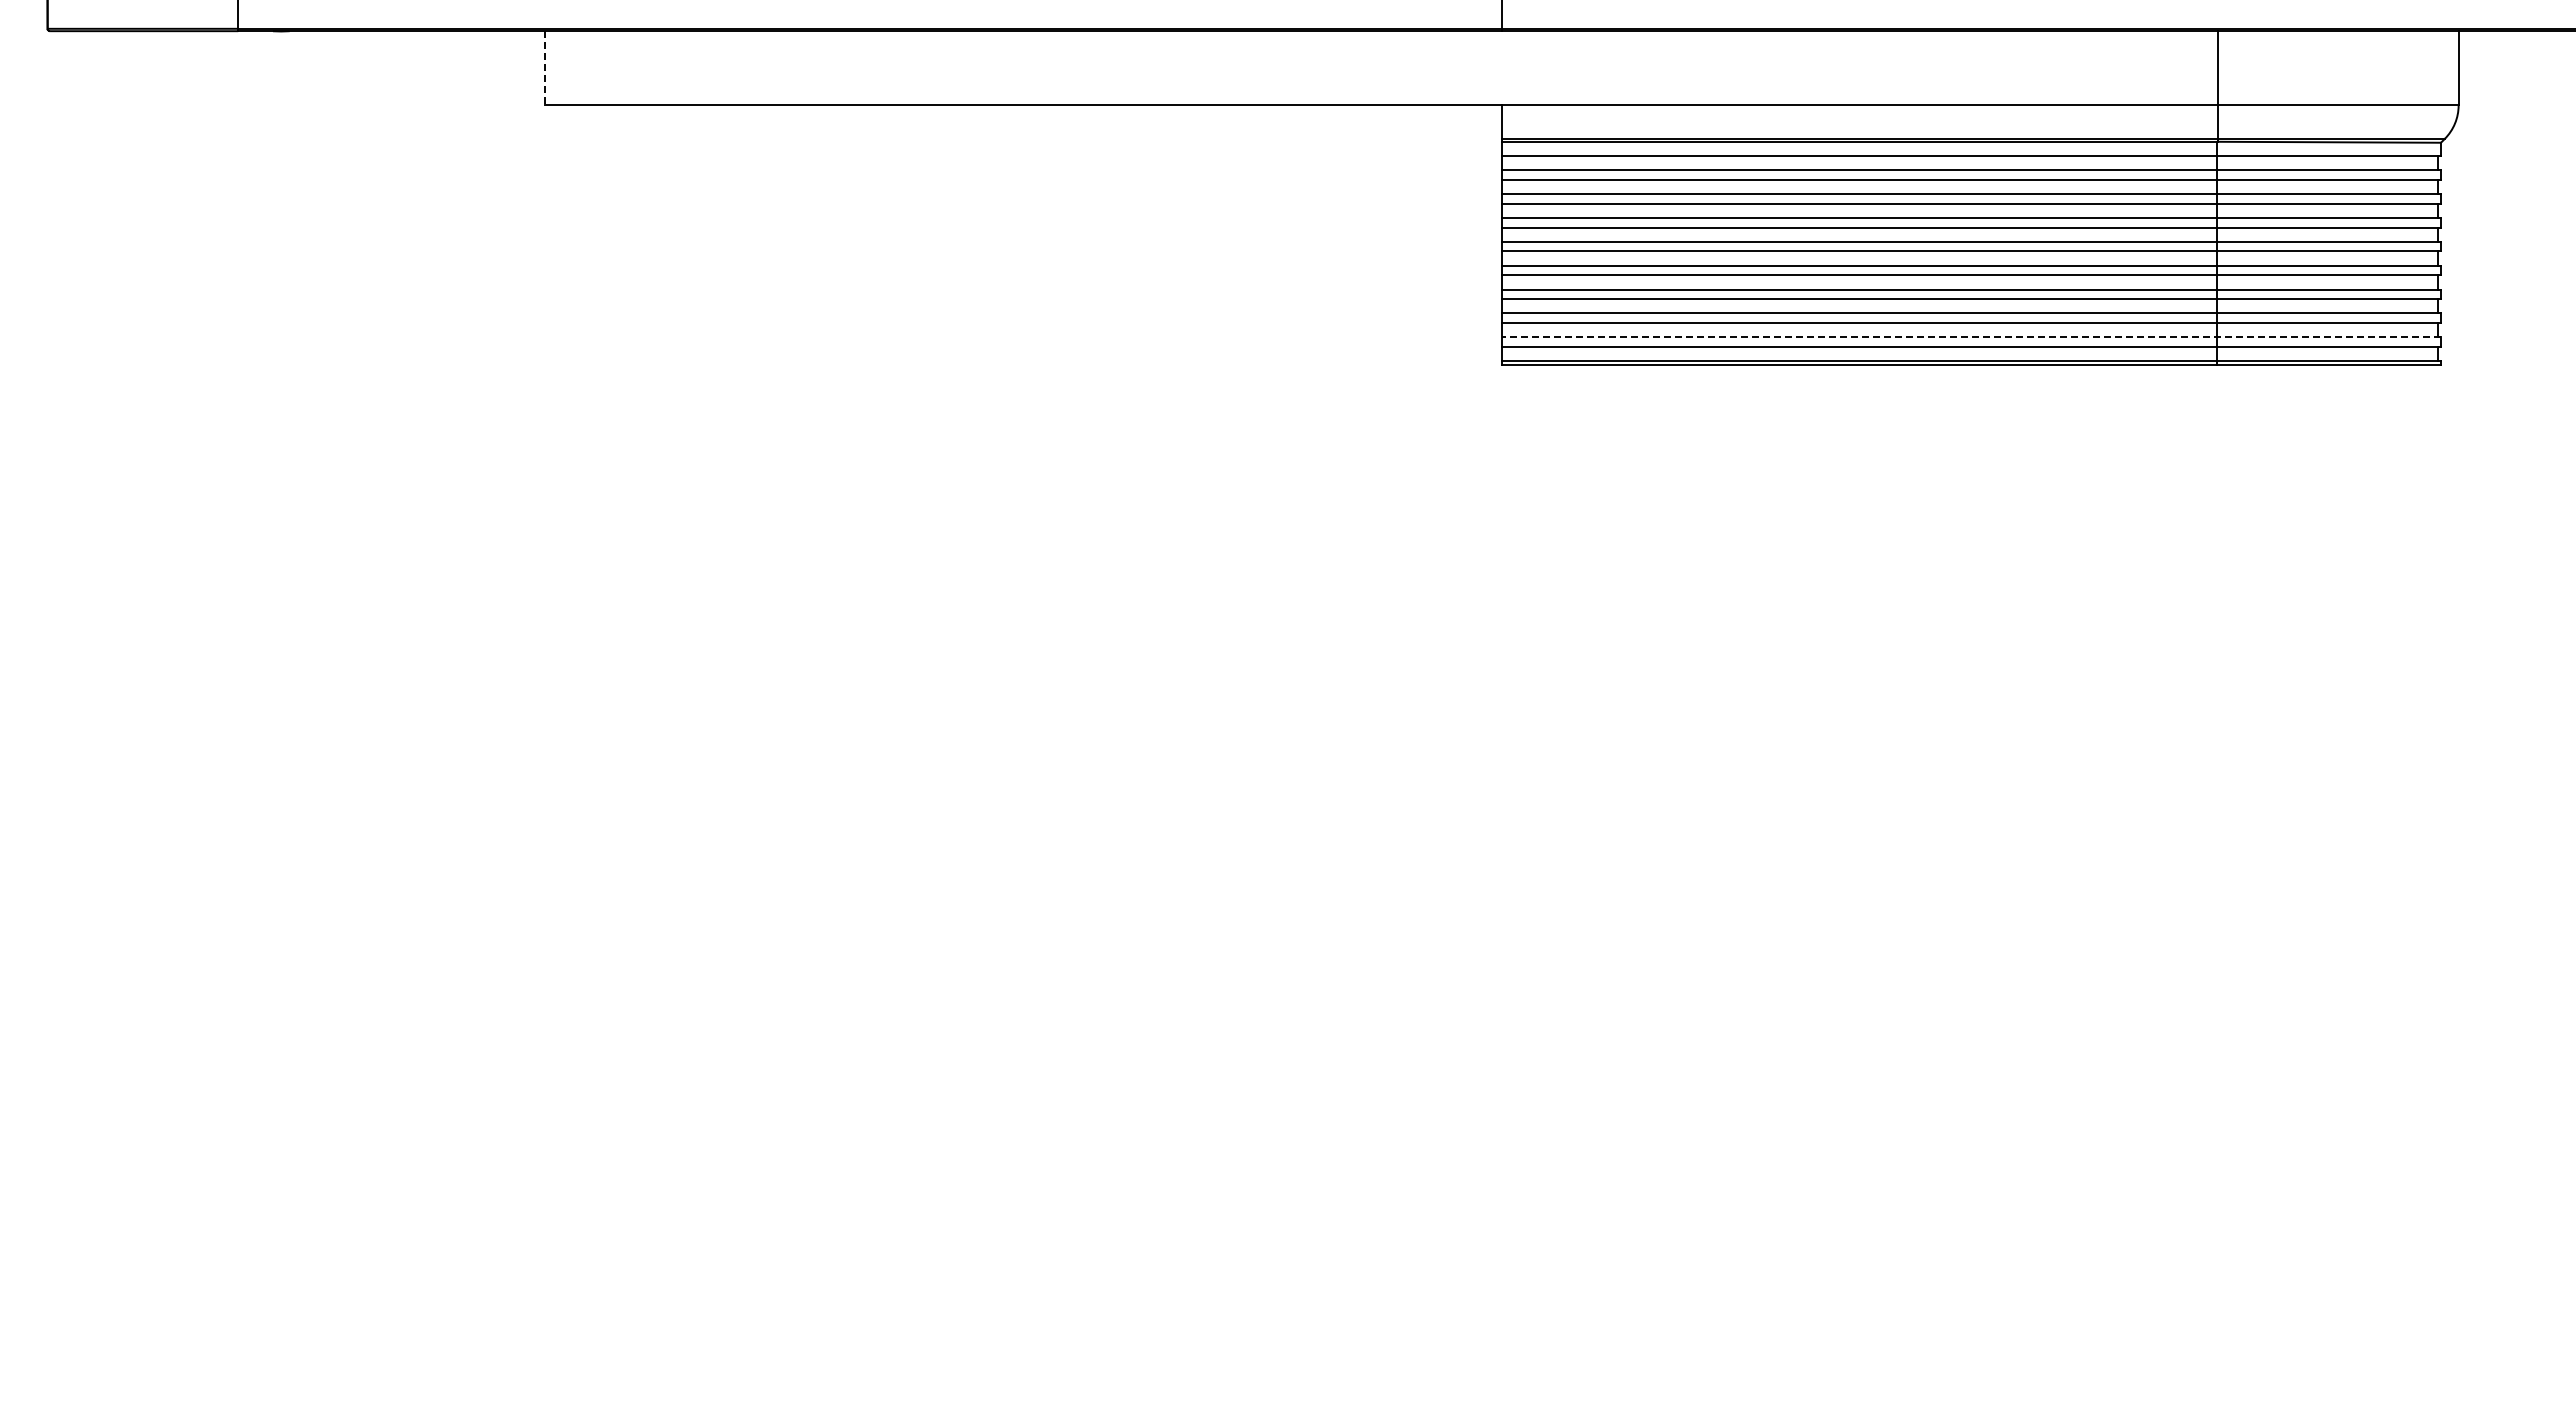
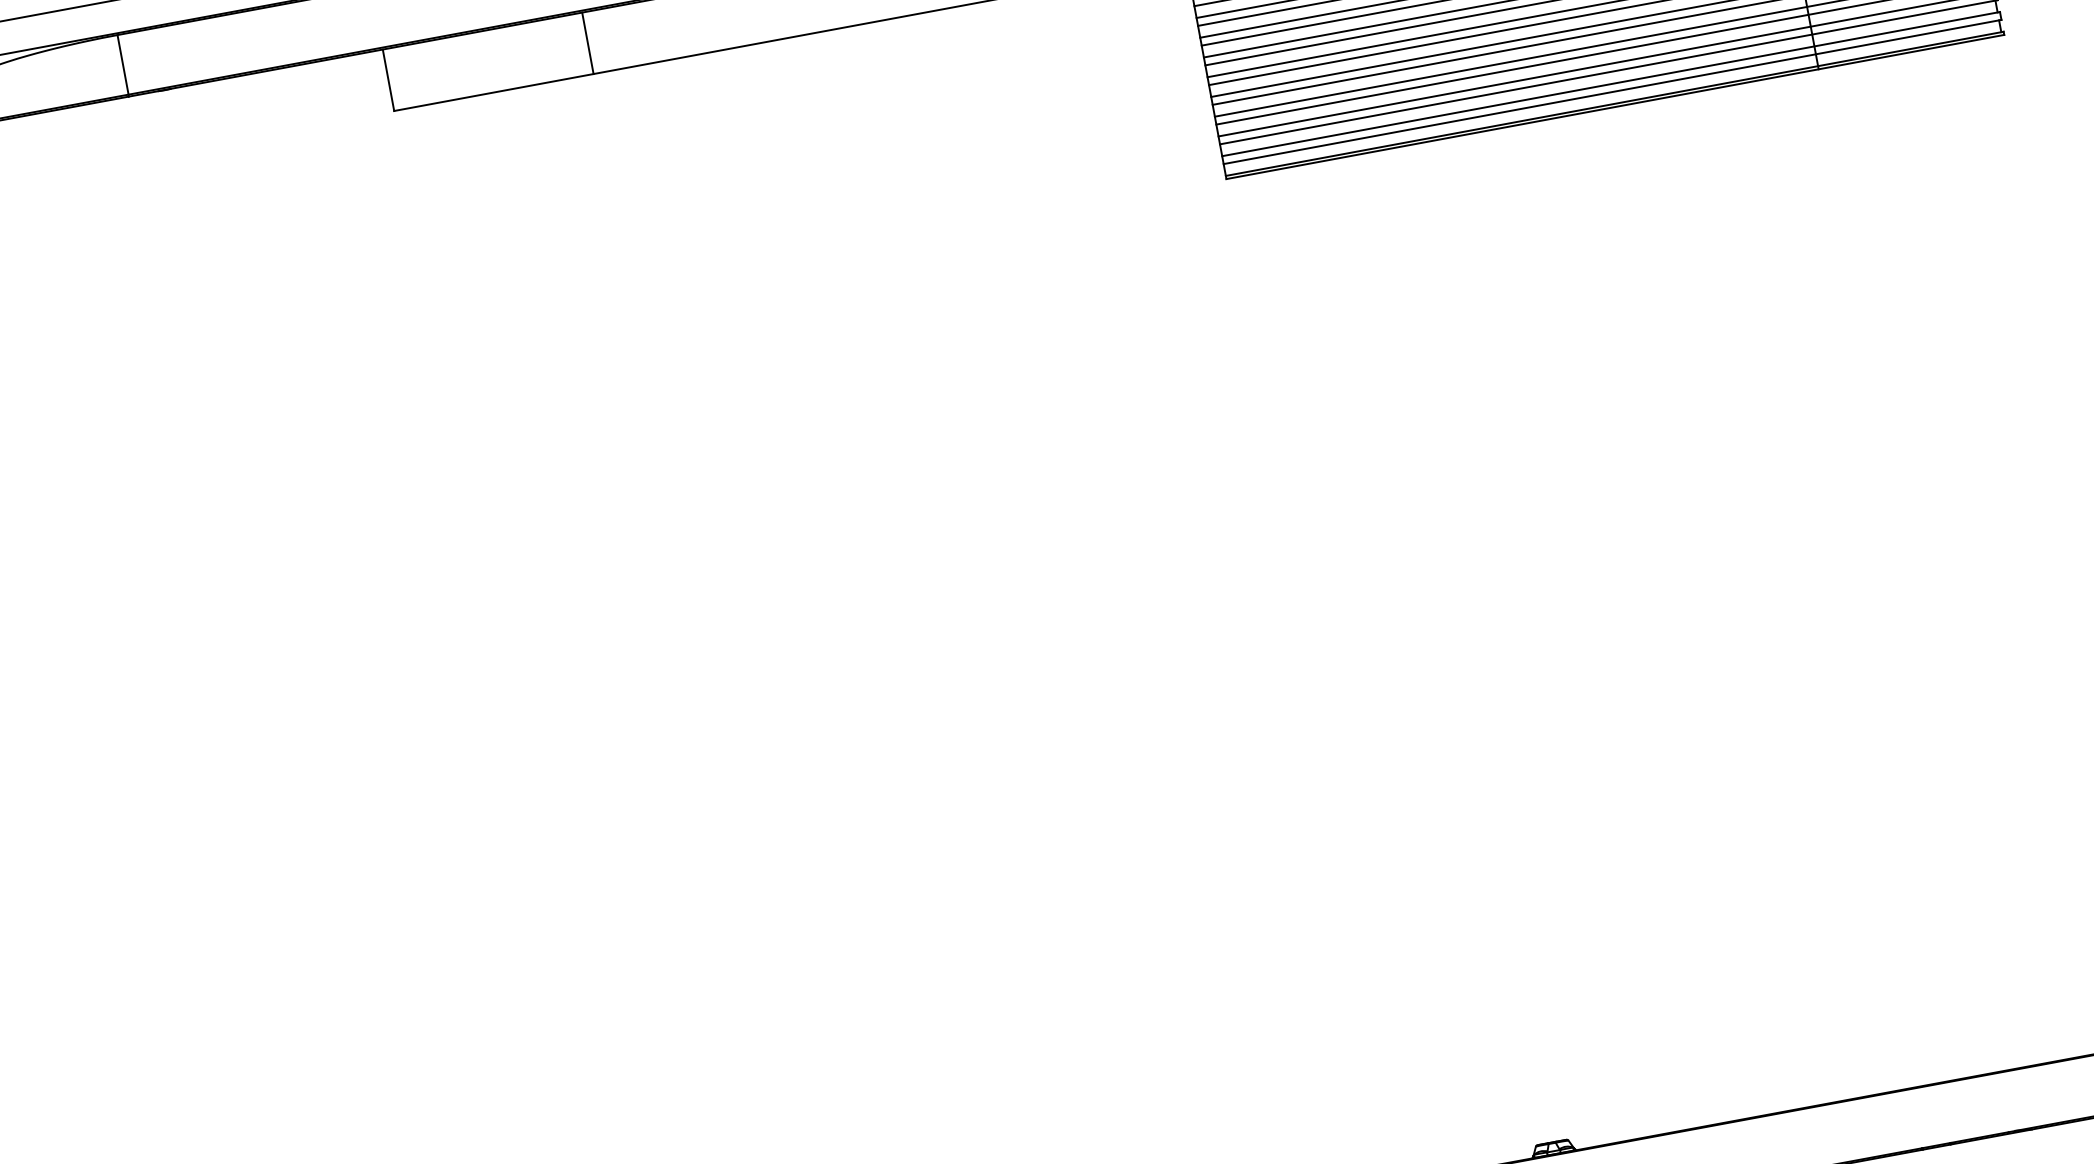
line: (544, 68) -> (388, 80), dashed -> solid
line: (785, 68) -> (587, 43), added
line: (1971, 337) -> (1611, 84), dashed -> solid

